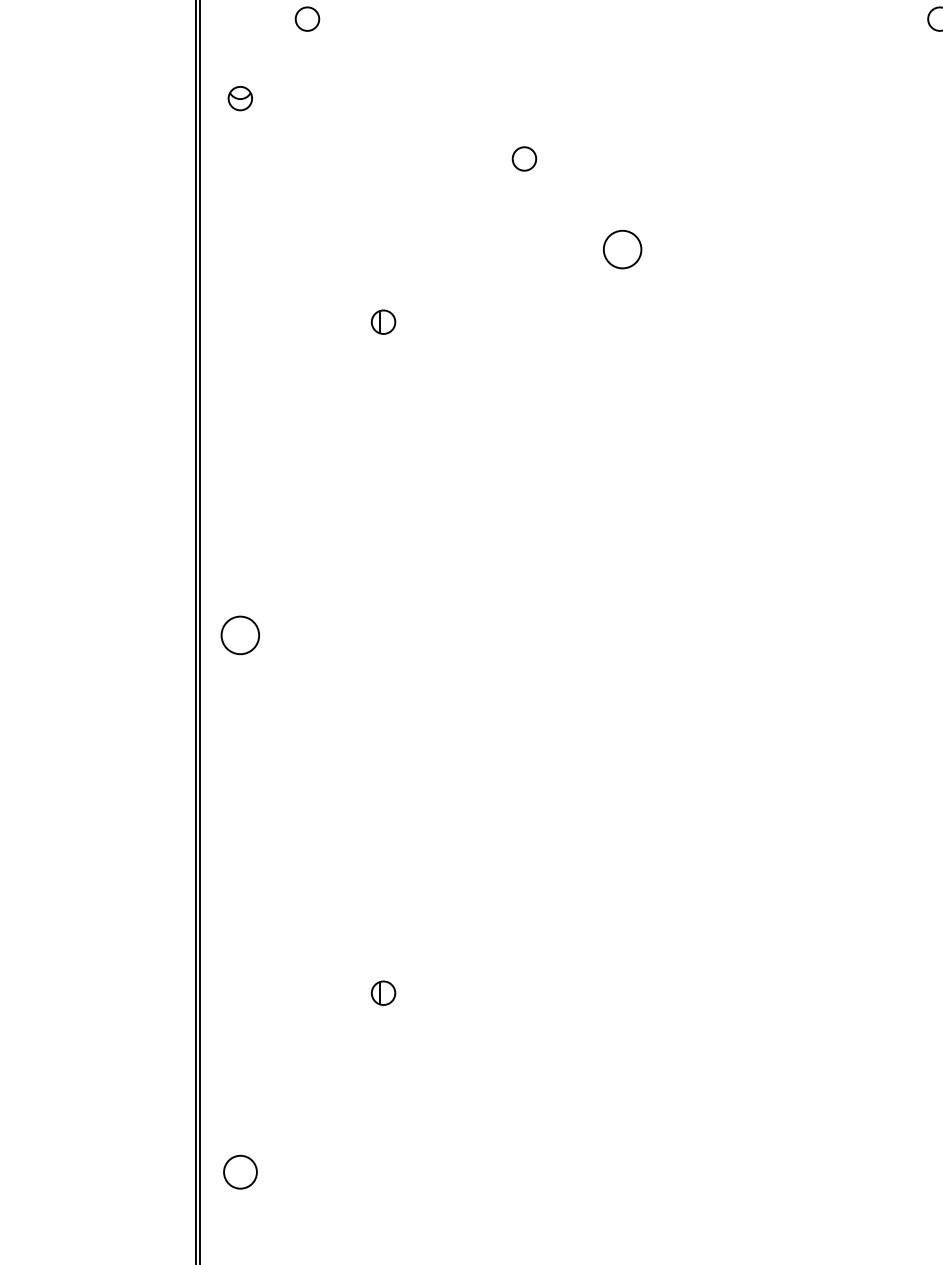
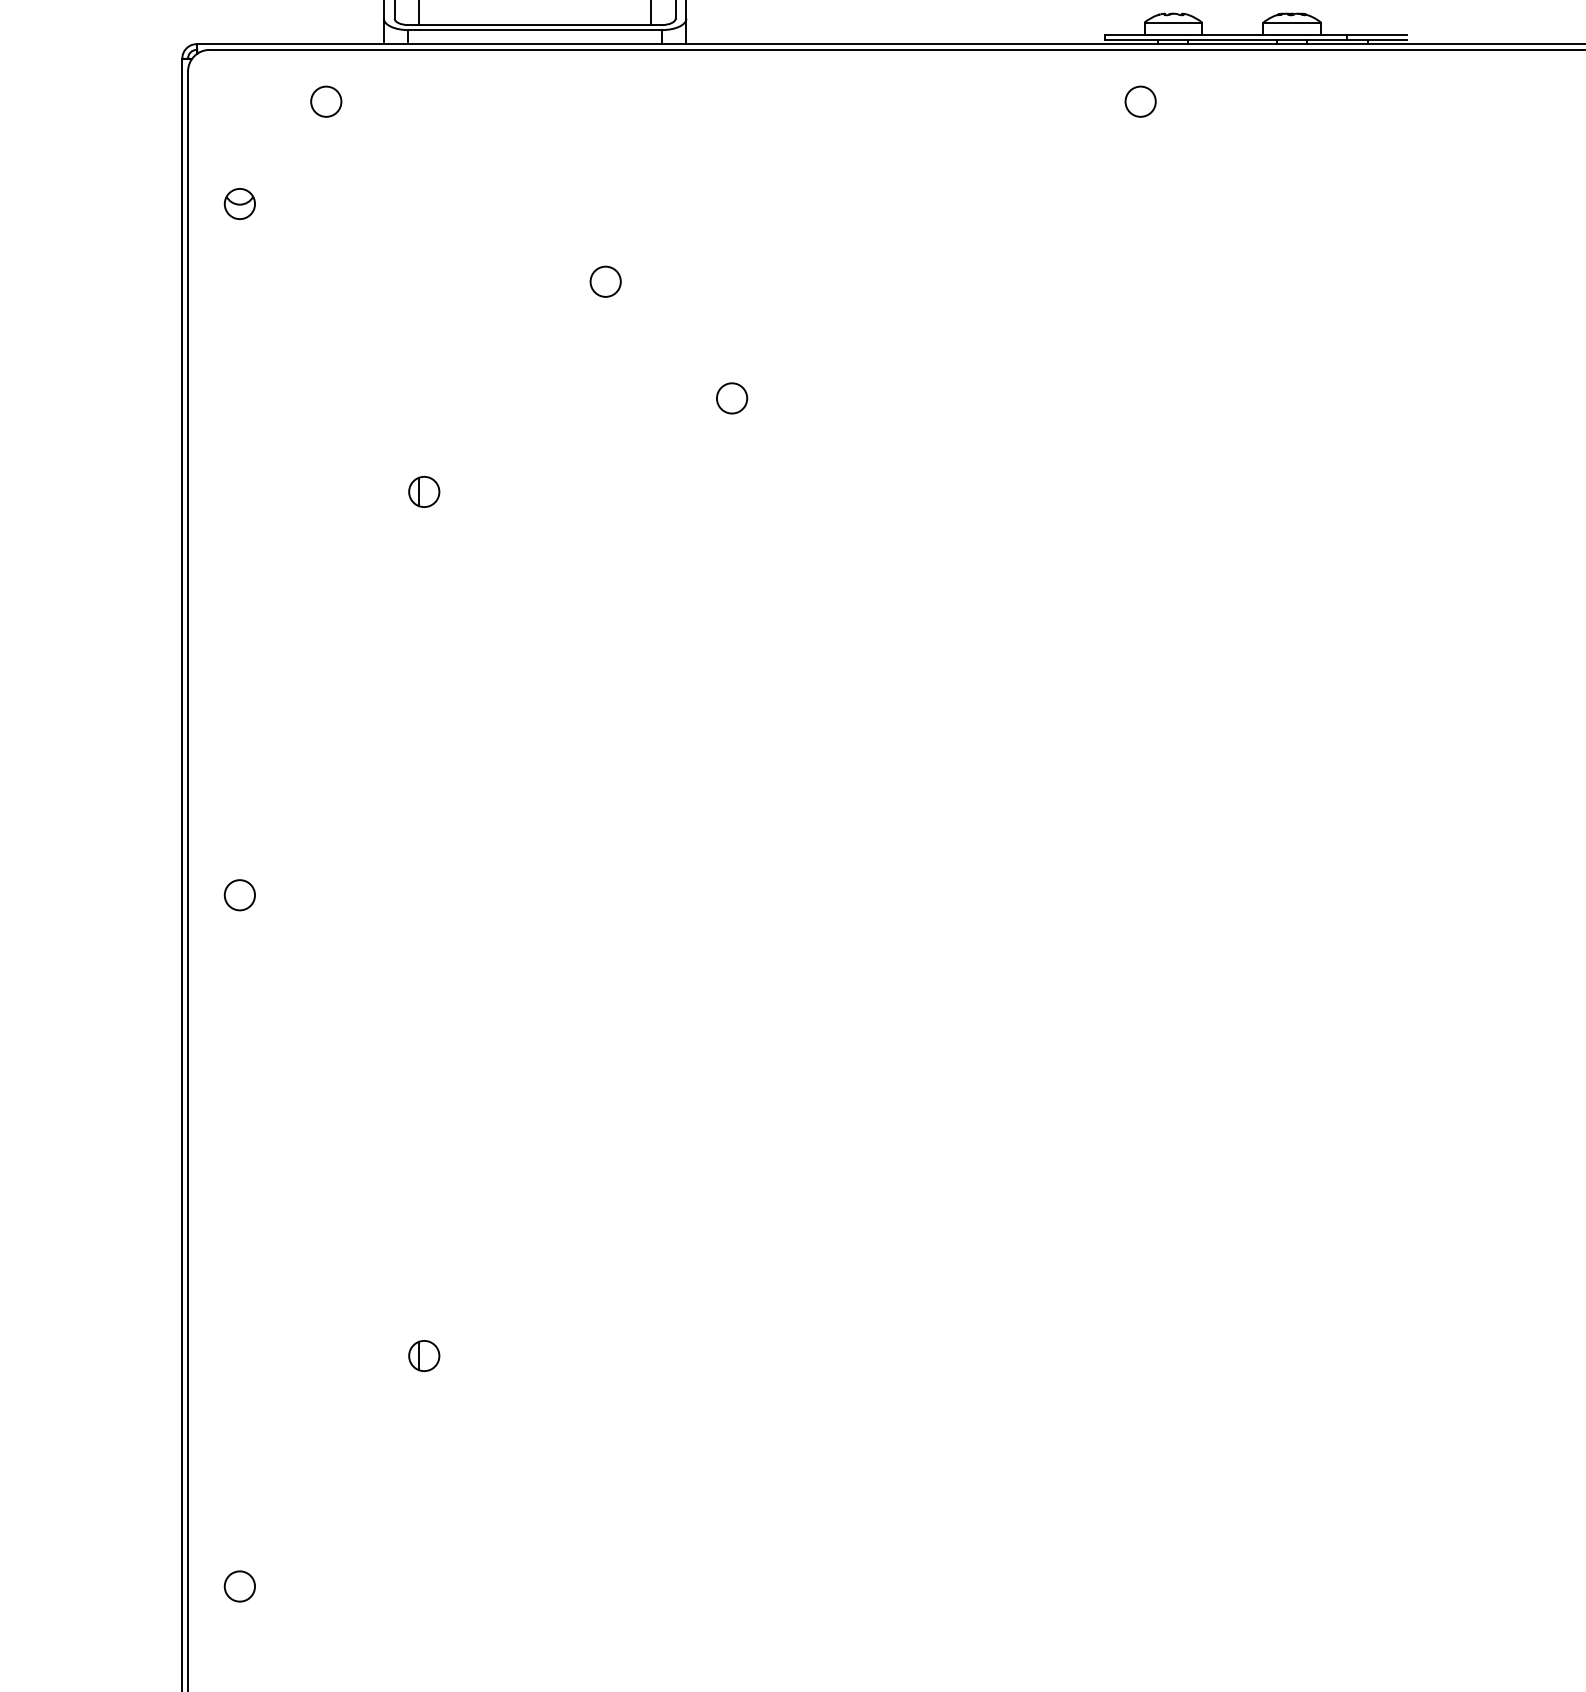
circle: (622, 249) -> (731, 398), size x0.62
circle: (240, 635) -> (239, 895), size x0.62
circle: (240, 1172) -> (239, 1586), size x0.71

